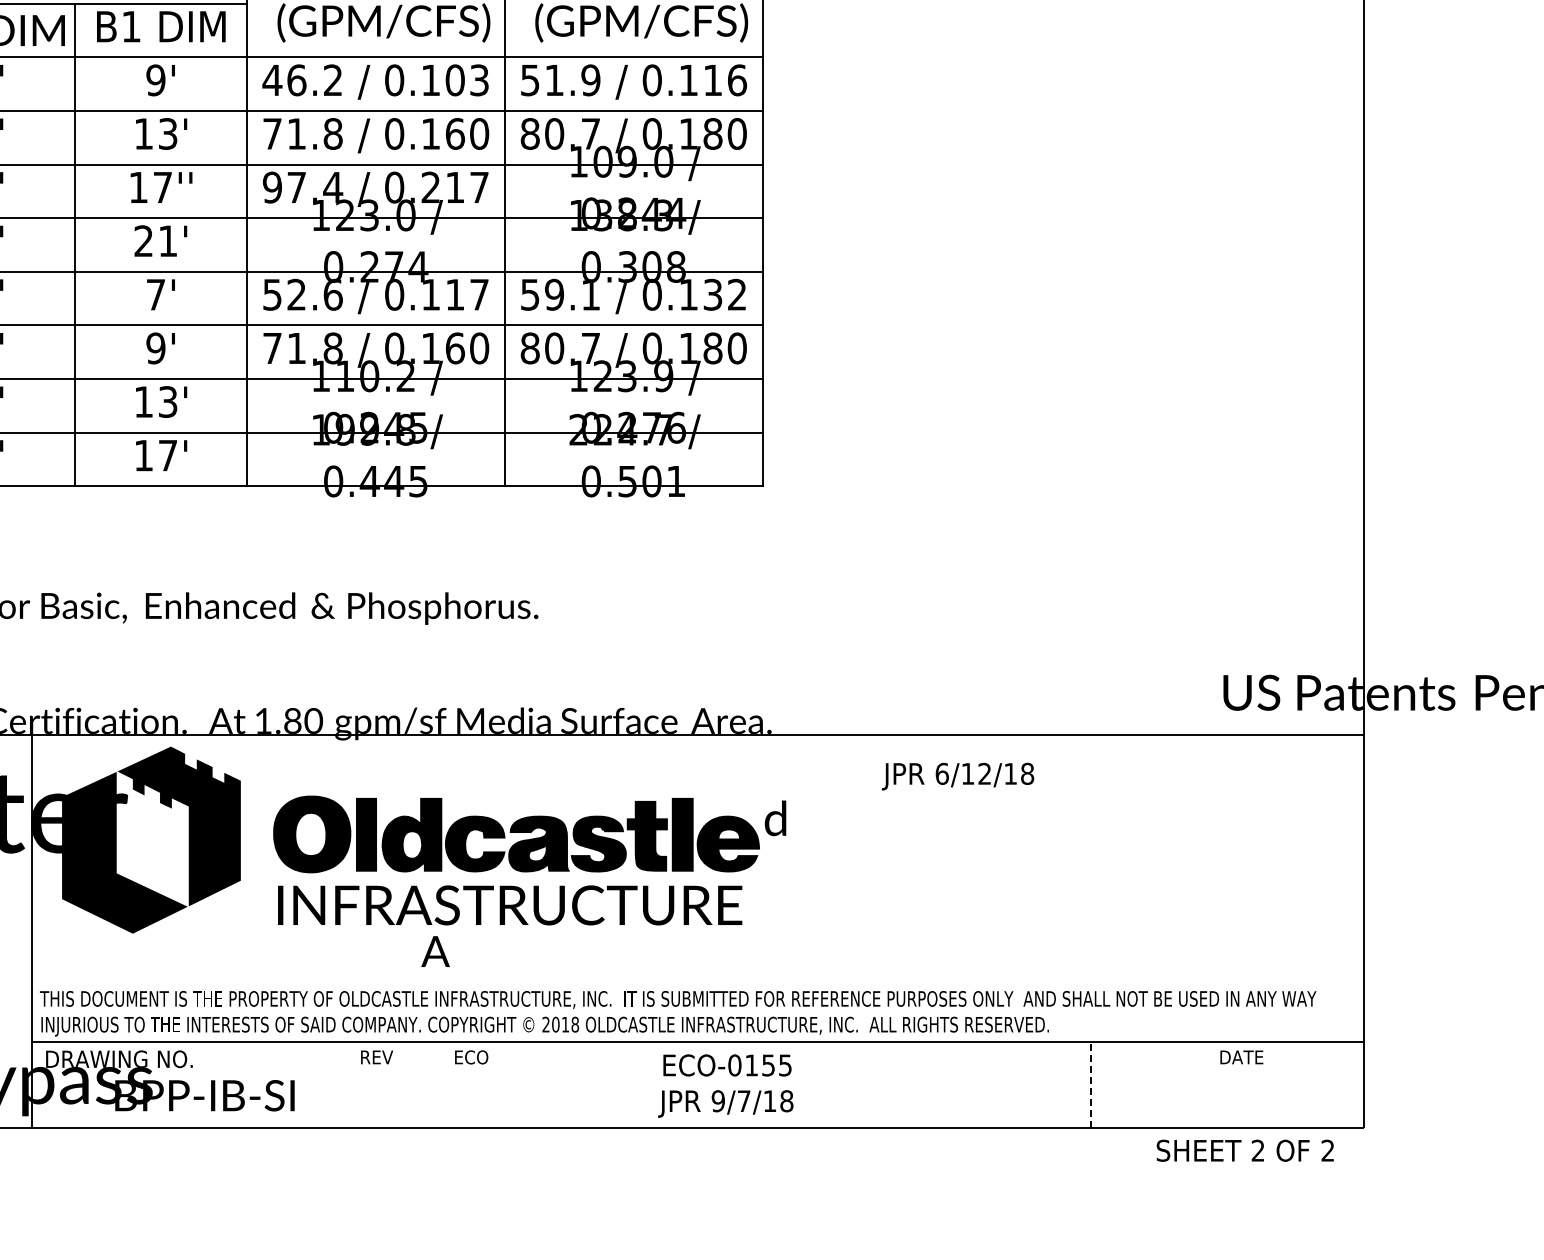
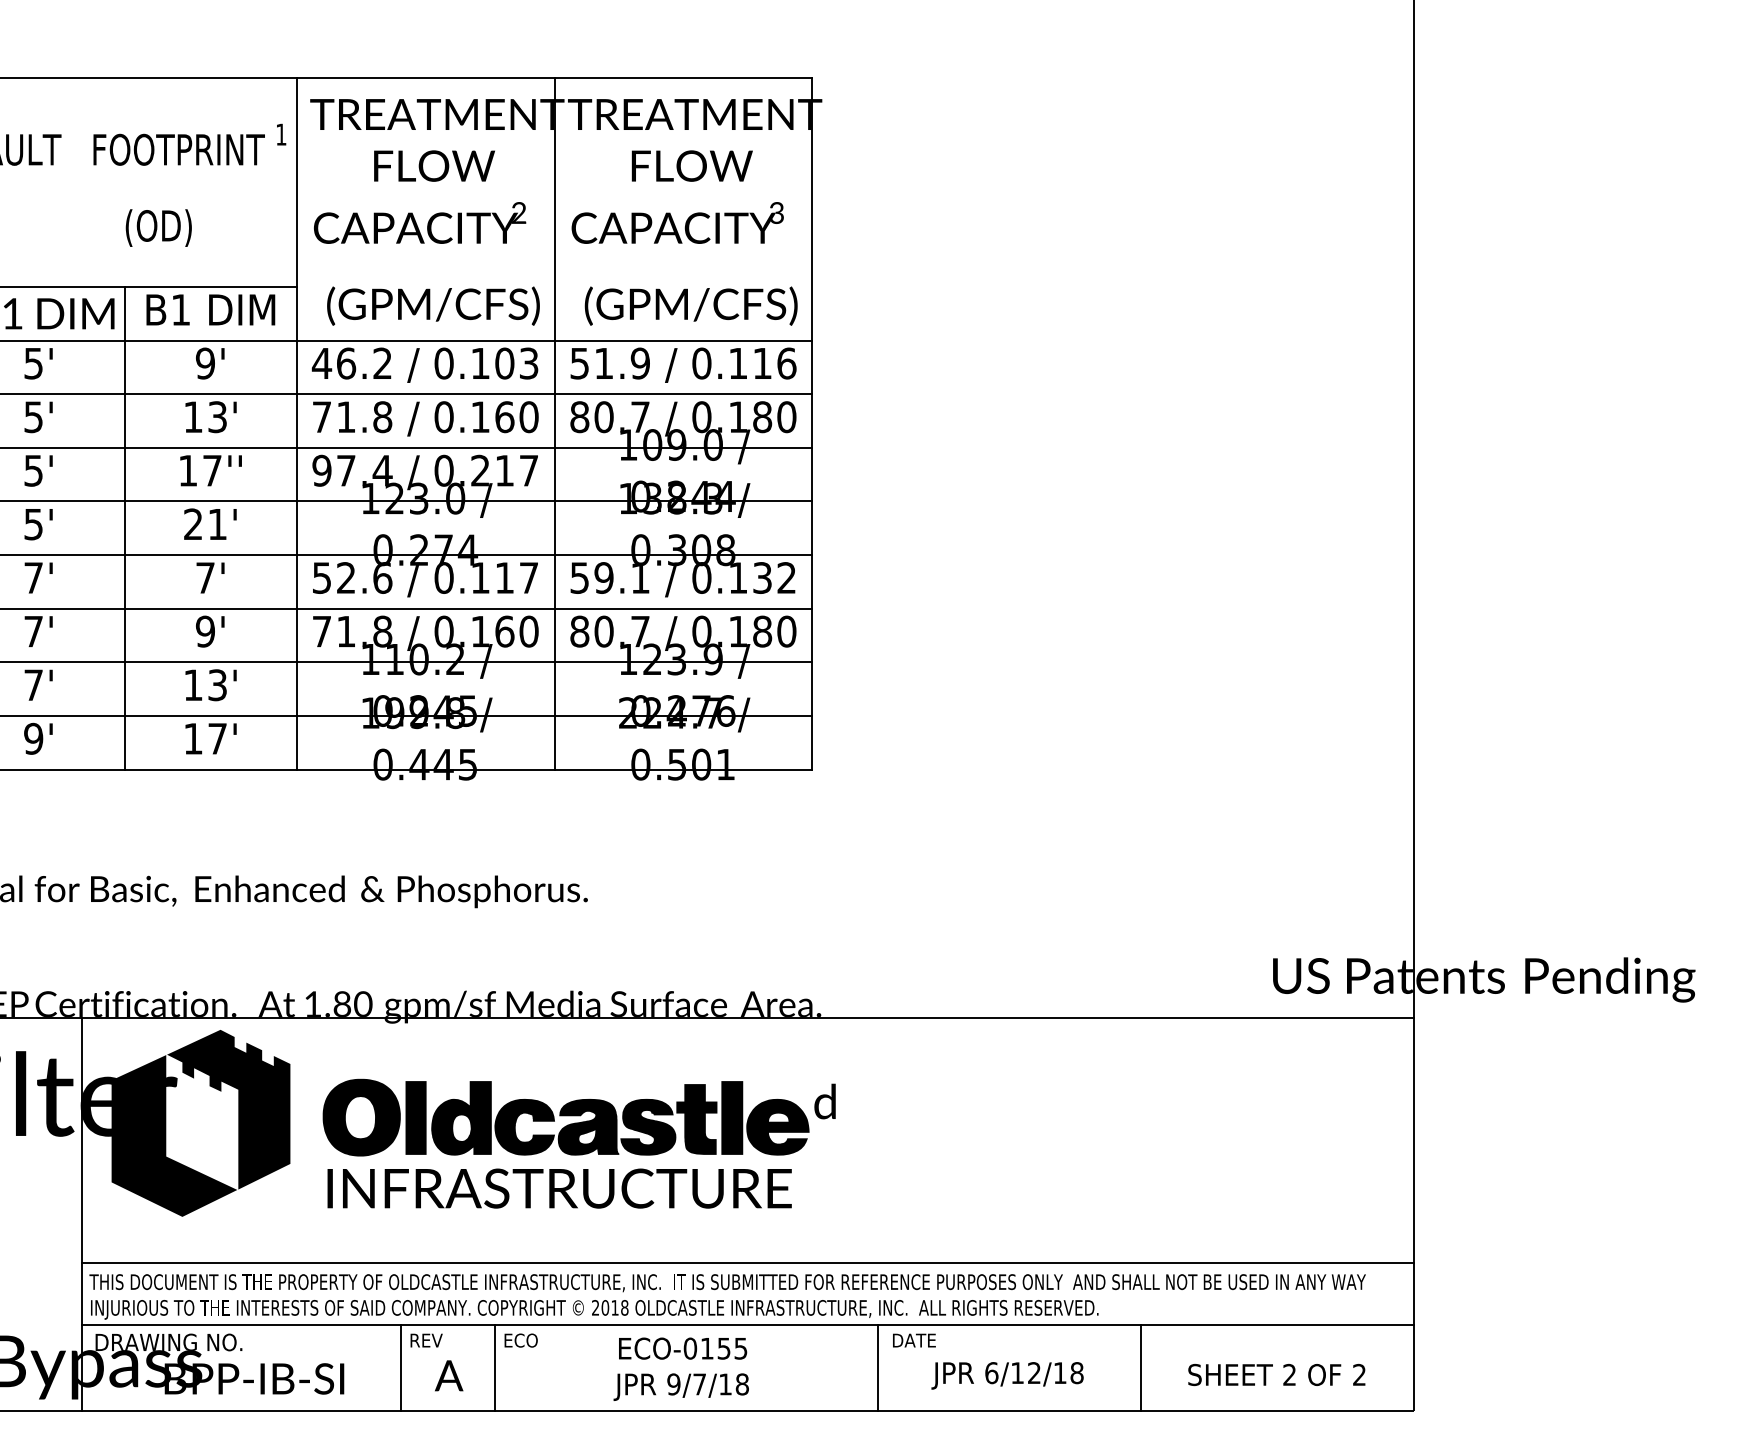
text: (957, 776) -> (1007, 1375), moved
text: (435, 951) -> (449, 1375), moved
line: (697, 979) -> (747, 1262), added
text: (1241, 1057) -> (914, 1340), moved
line: (351, 1085) -> (401, 1368), added
line: (445, 1085) -> (495, 1368), added
text: (724, 1085) -> (680, 1368), moved
line: (827, 1085) -> (877, 1368), added
line: (1090, 1085) -> (1140, 1368), dashed -> solid
text: (1244, 1150) -> (1276, 1374), moved

